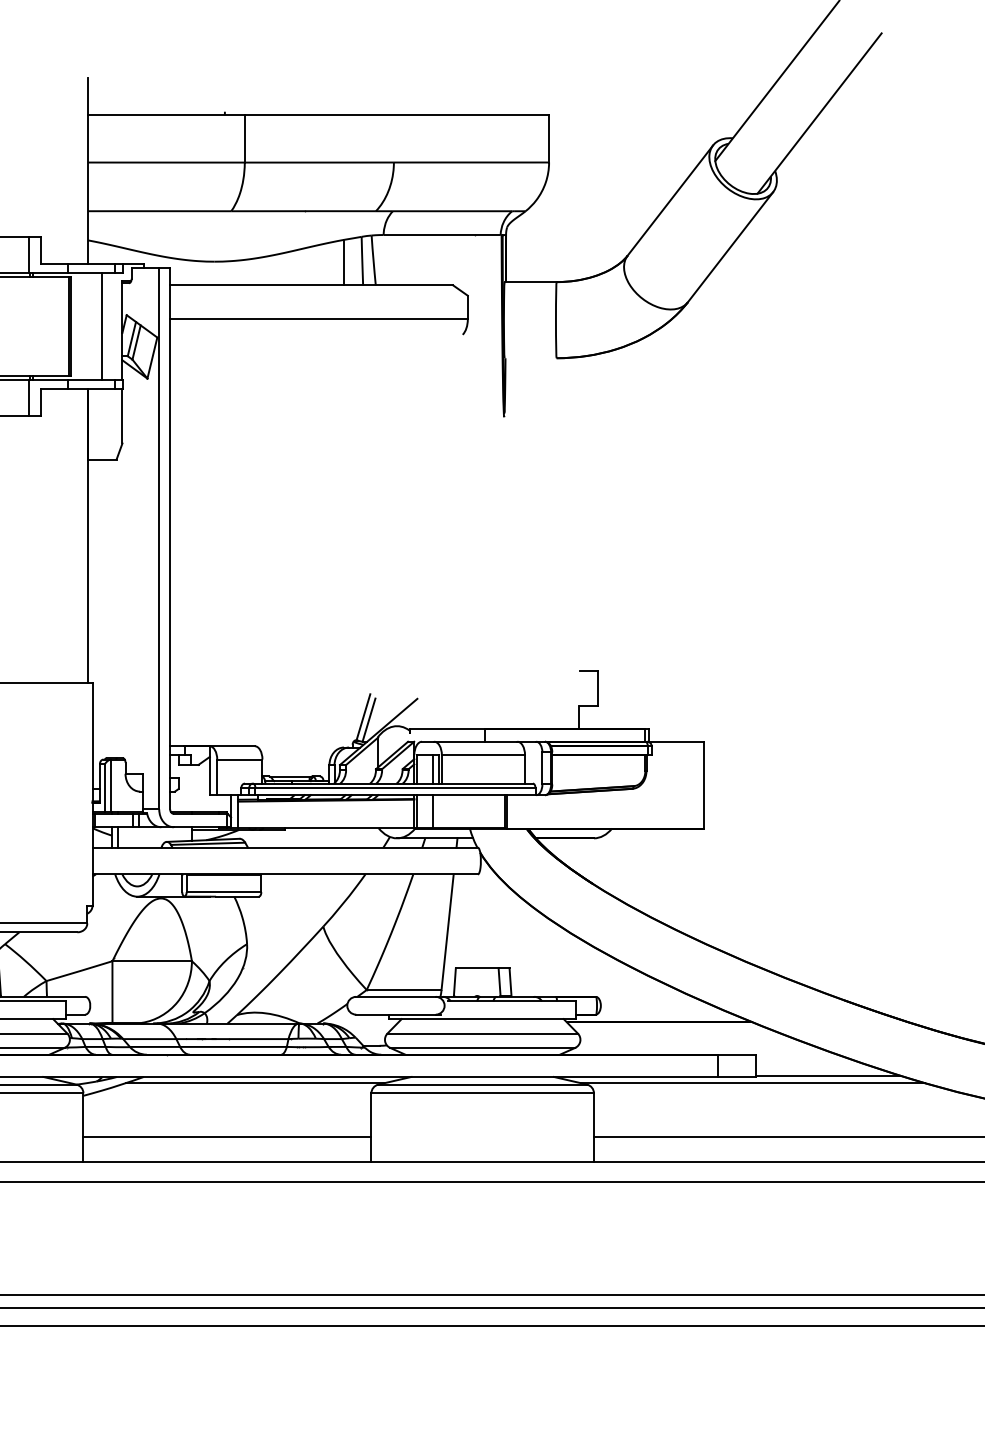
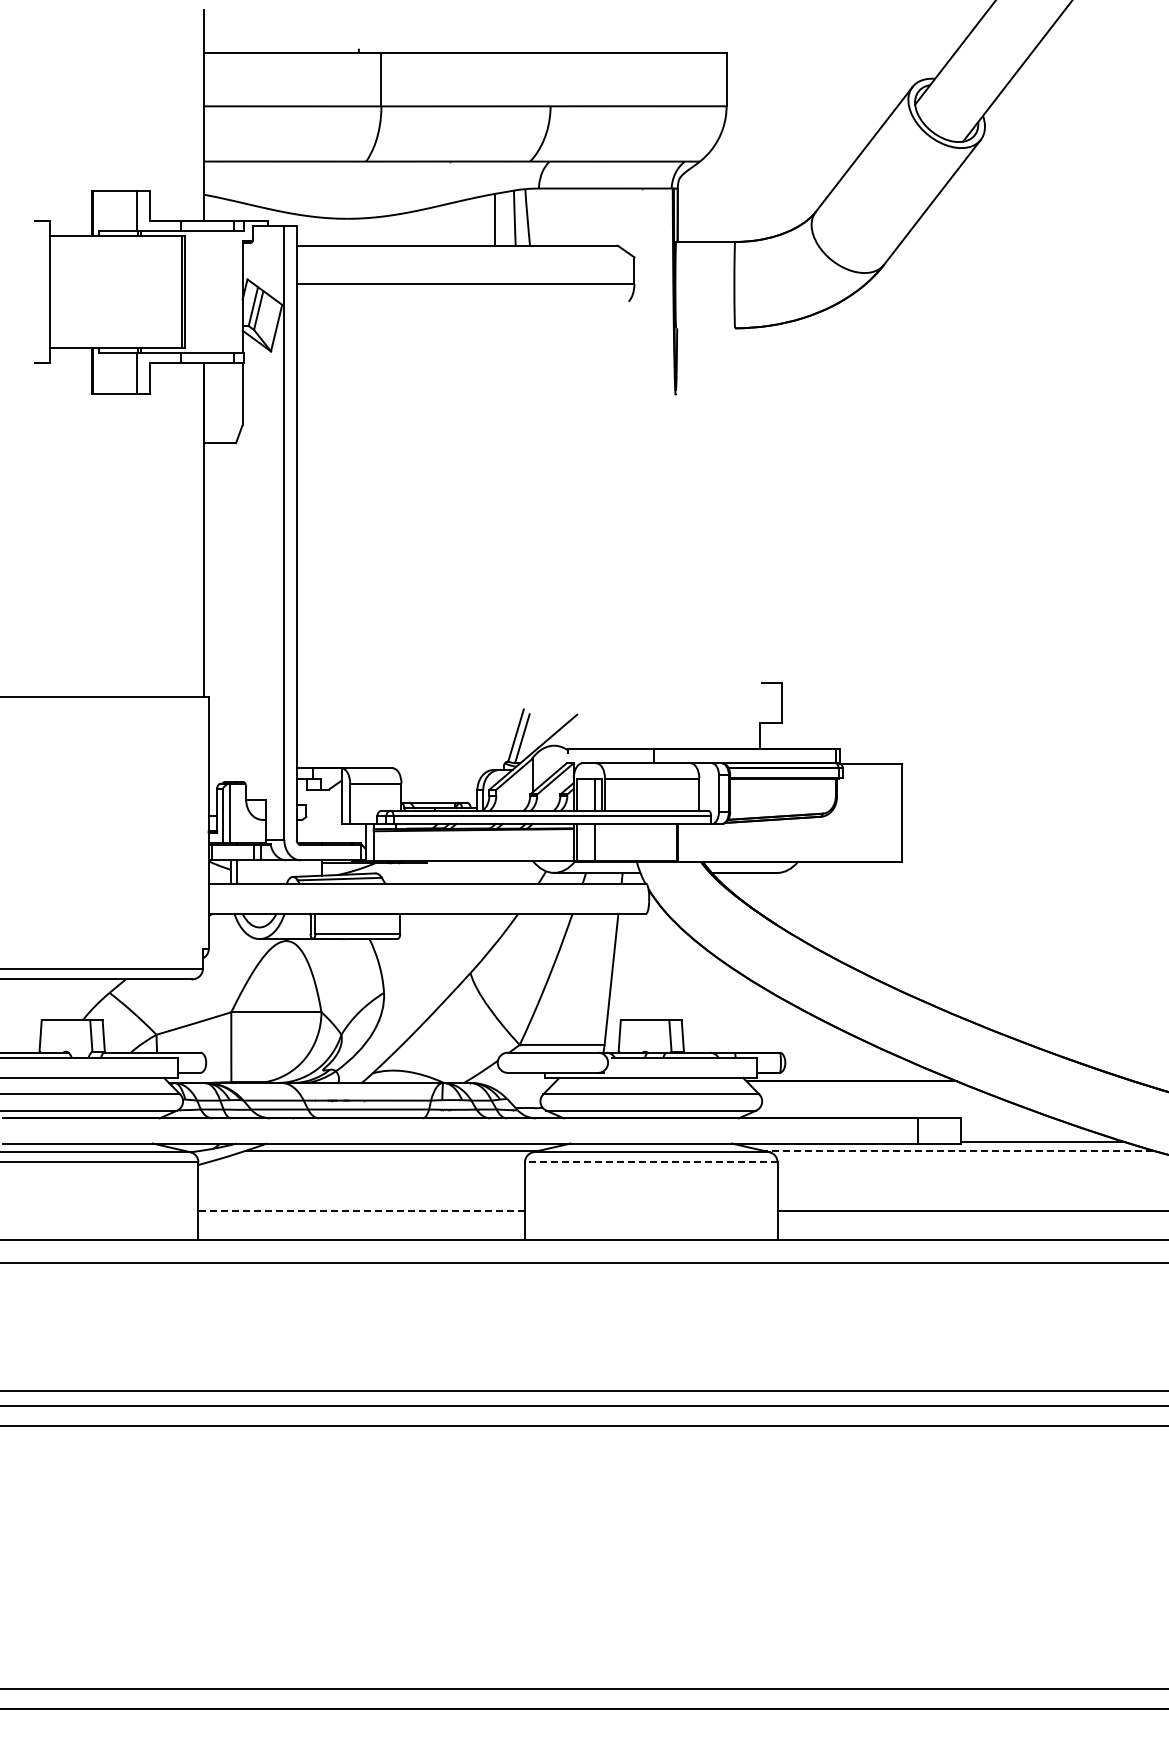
line: (102, 326) -> (219, 292), removed
line: (752, 1083) -> (957, 1150), solid -> dashed
line: (482, 1093) -> (650, 1162), solid -> dashed
line: (227, 1136) -> (361, 1211), solid -> dashed

